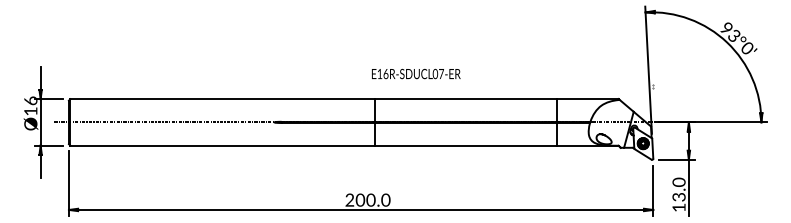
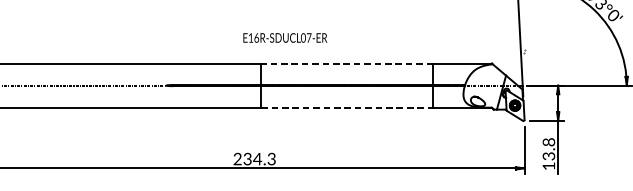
text: (416, 73) -> (285, 37), moved
line: (465, 99) -> (347, 63), solid -> dashed
line: (465, 145) -> (347, 107), solid -> dashed
text: (679, 181) -> (549, 141), 13.0 -> 13.8
text: (372, 199) -> (259, 158), 200.0 -> 234.3

